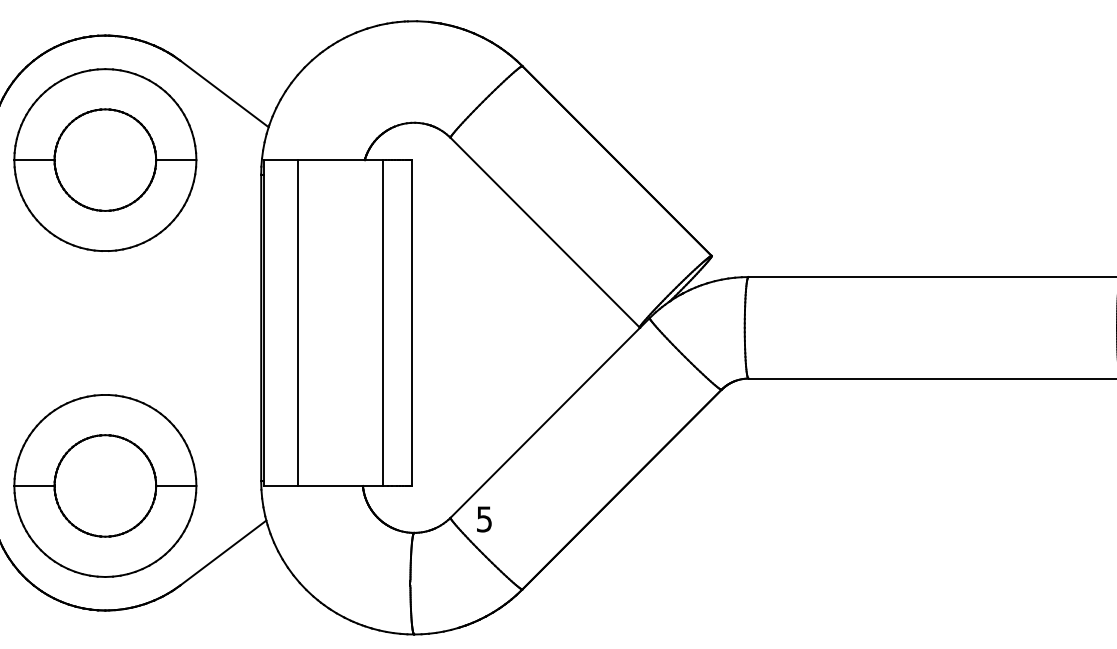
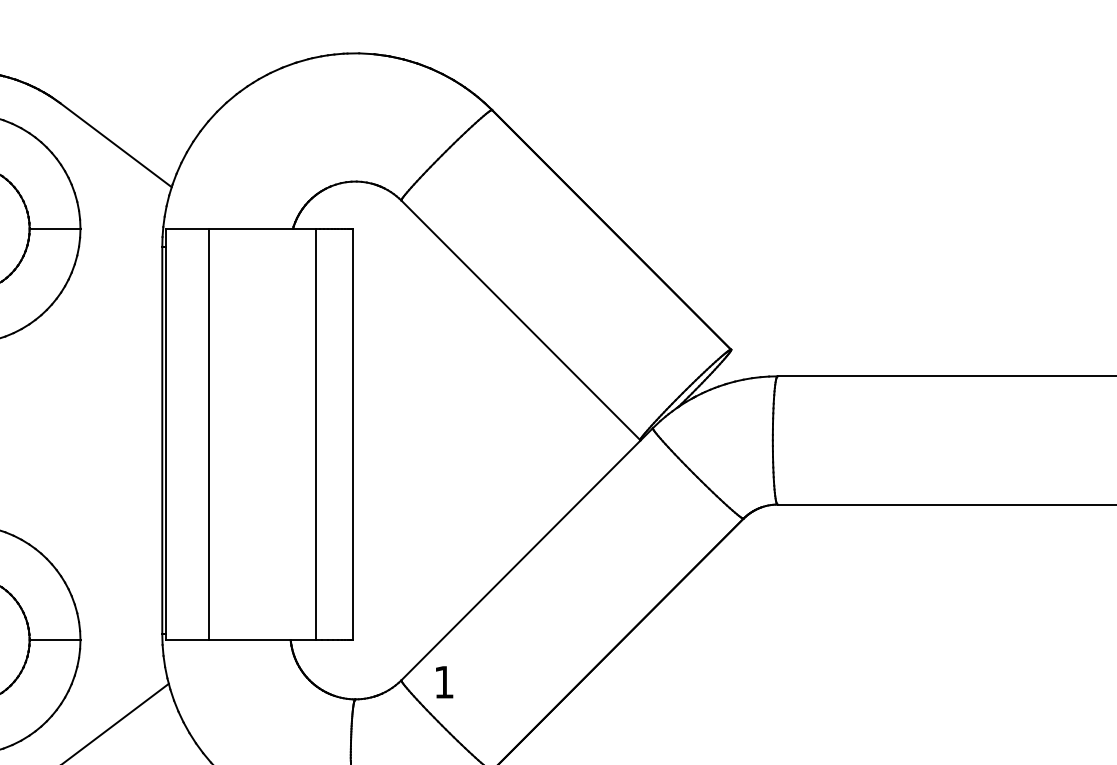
text: (484, 519) -> (444, 682), 5 -> 1

